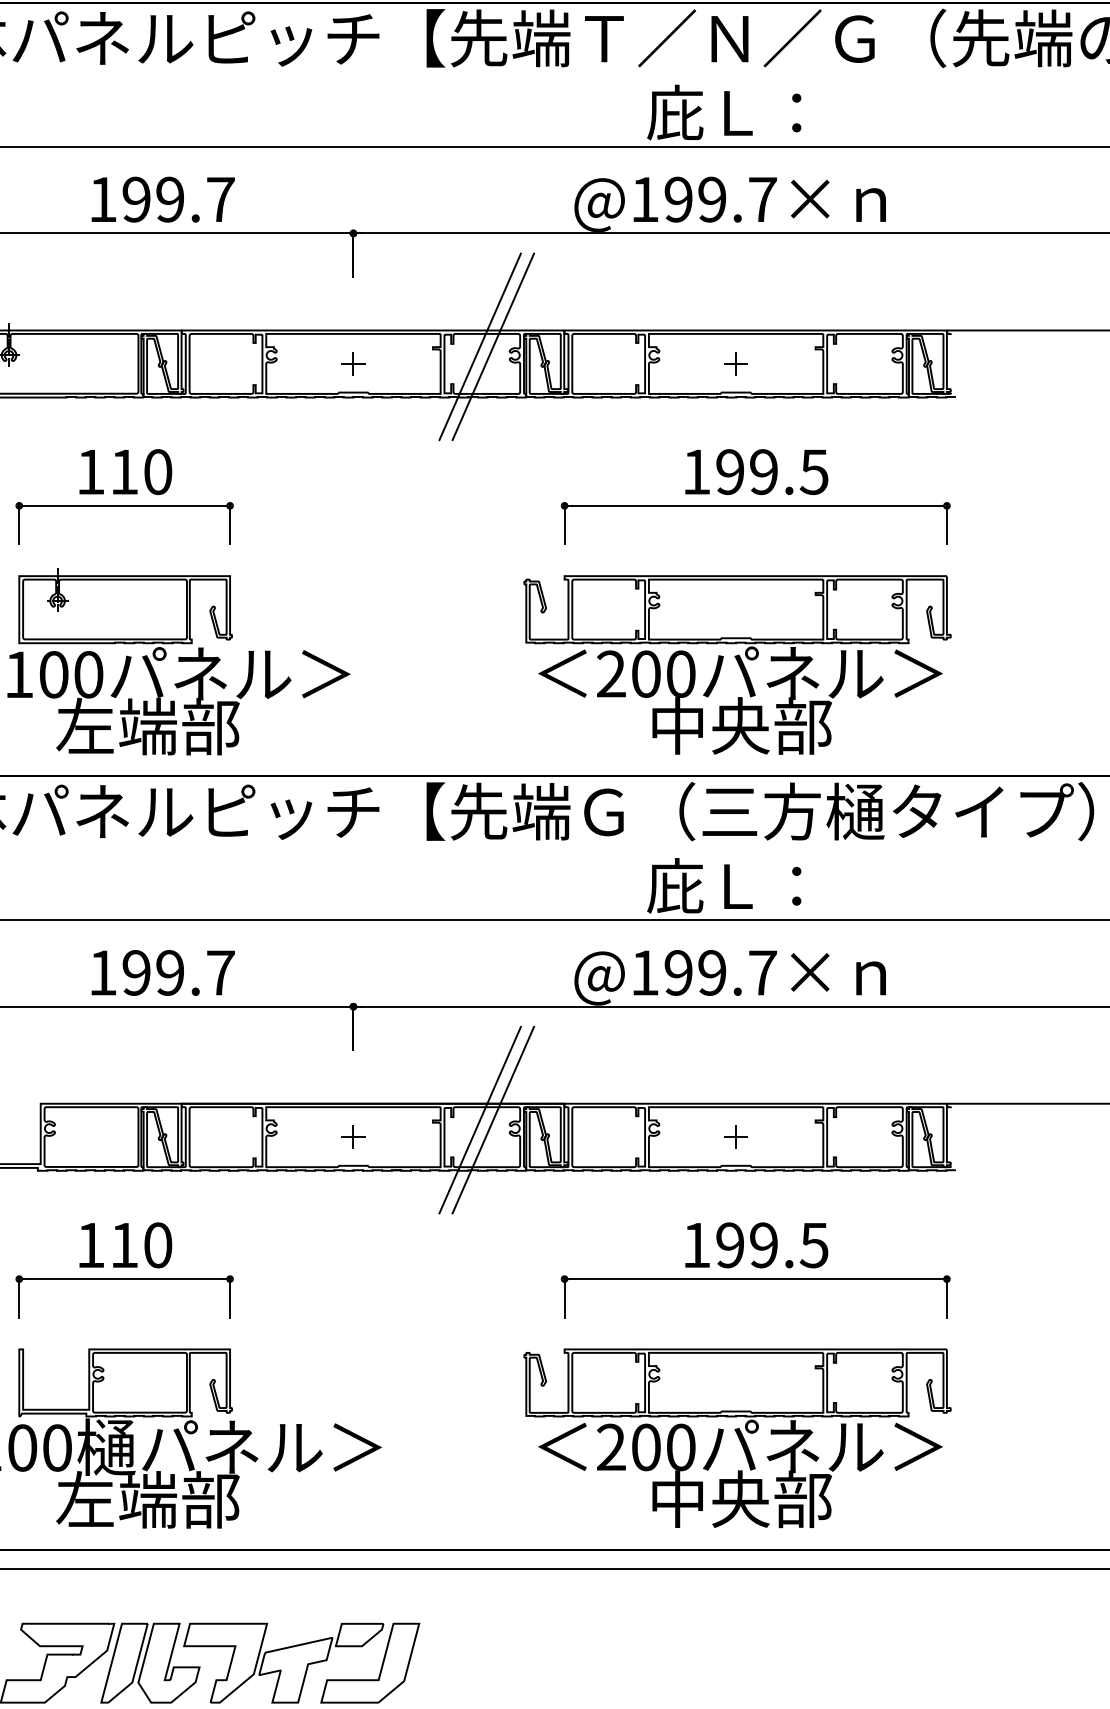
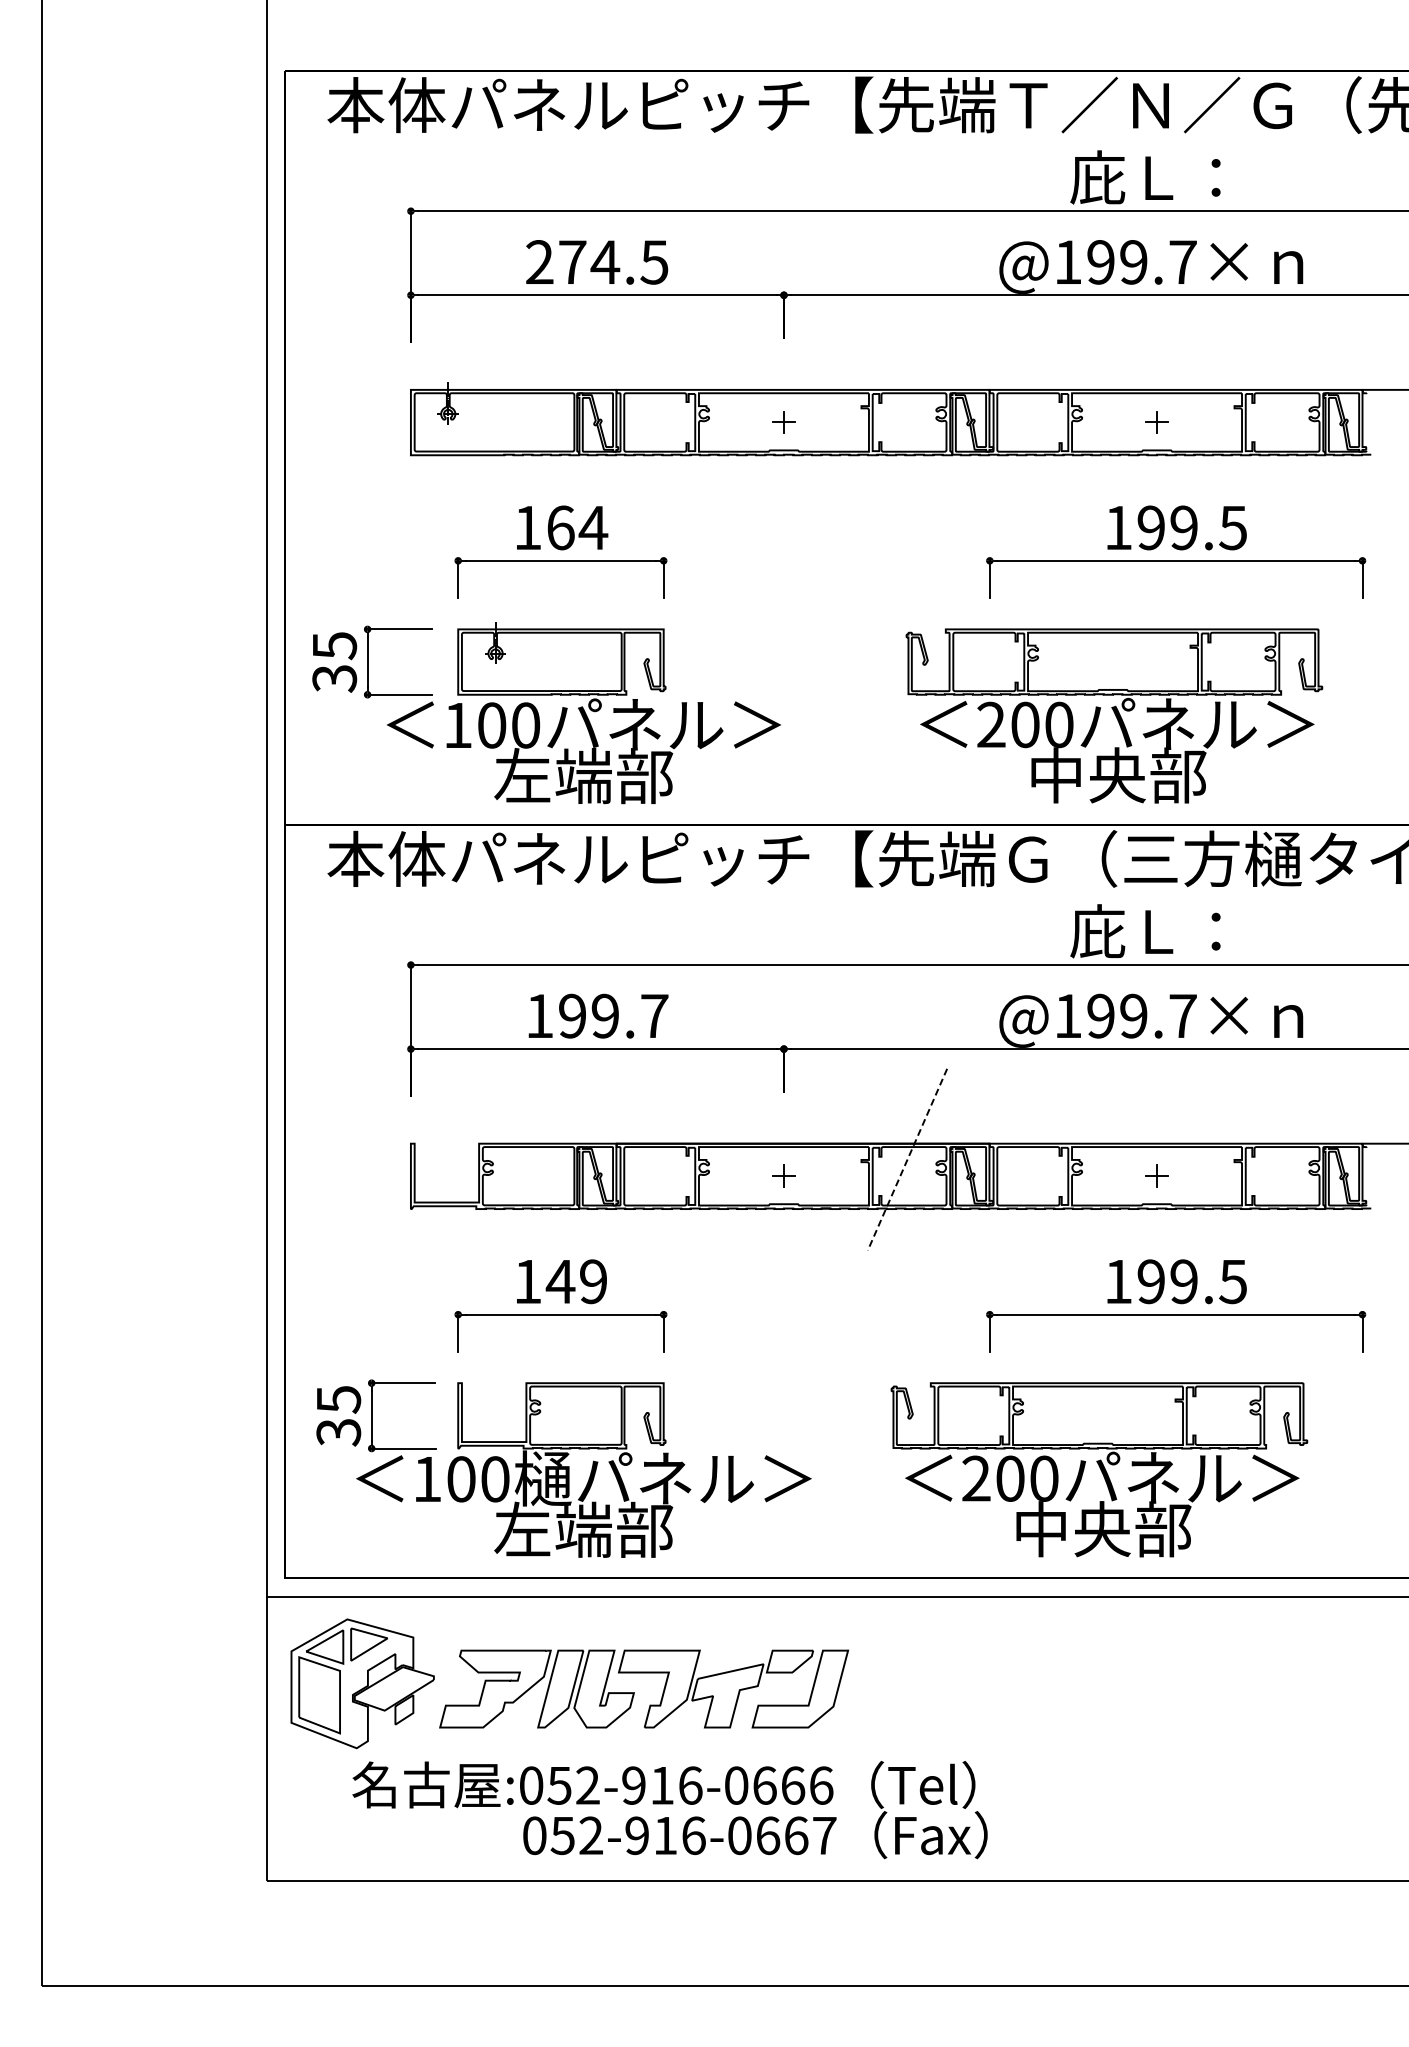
text: (162, 199) -> (597, 262), 199.7 -> 274.5
line: (480, 346) -> (907, 405), removed
line: (493, 346) -> (920, 405), removed
text: (141, 471) -> (577, 527), 110 -> 164
part: (737, 664) -> (1114, 715), moved
line: (493, 1119) -> (920, 1159), removed
line: (480, 1120) -> (907, 1160), solid -> dashed
text: (140, 1245) -> (576, 1281), 110 -> 149
part: (737, 1437) -> (1099, 1469), moved

